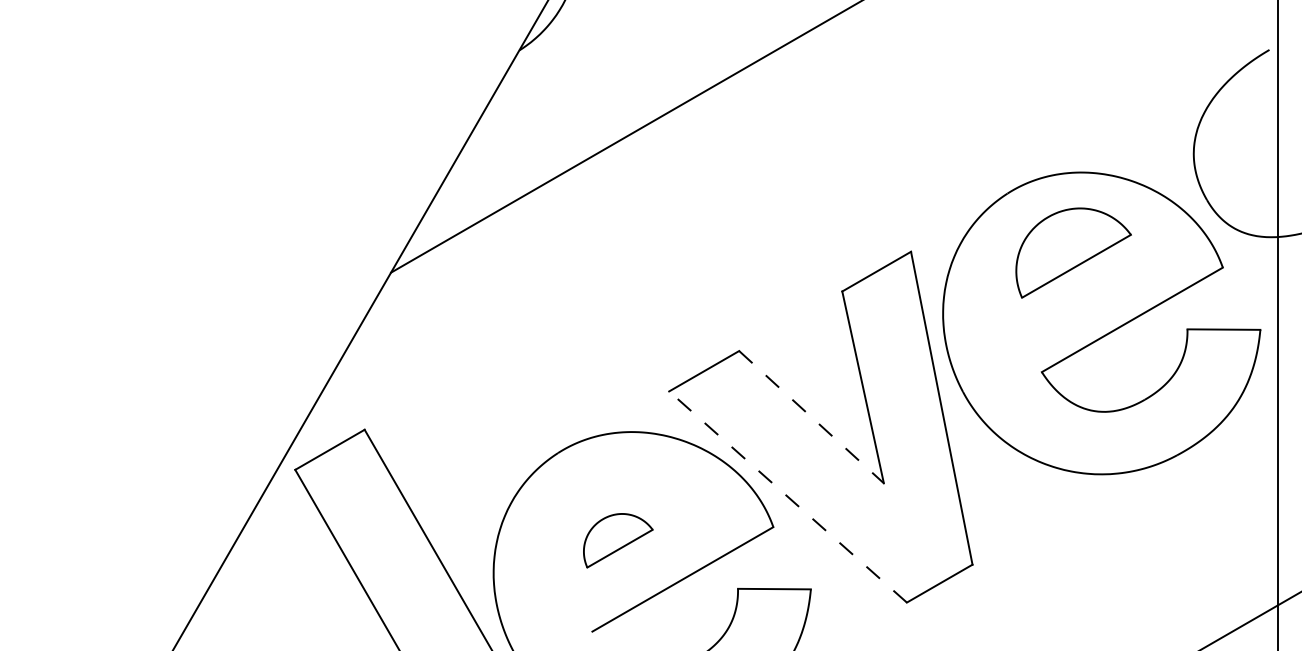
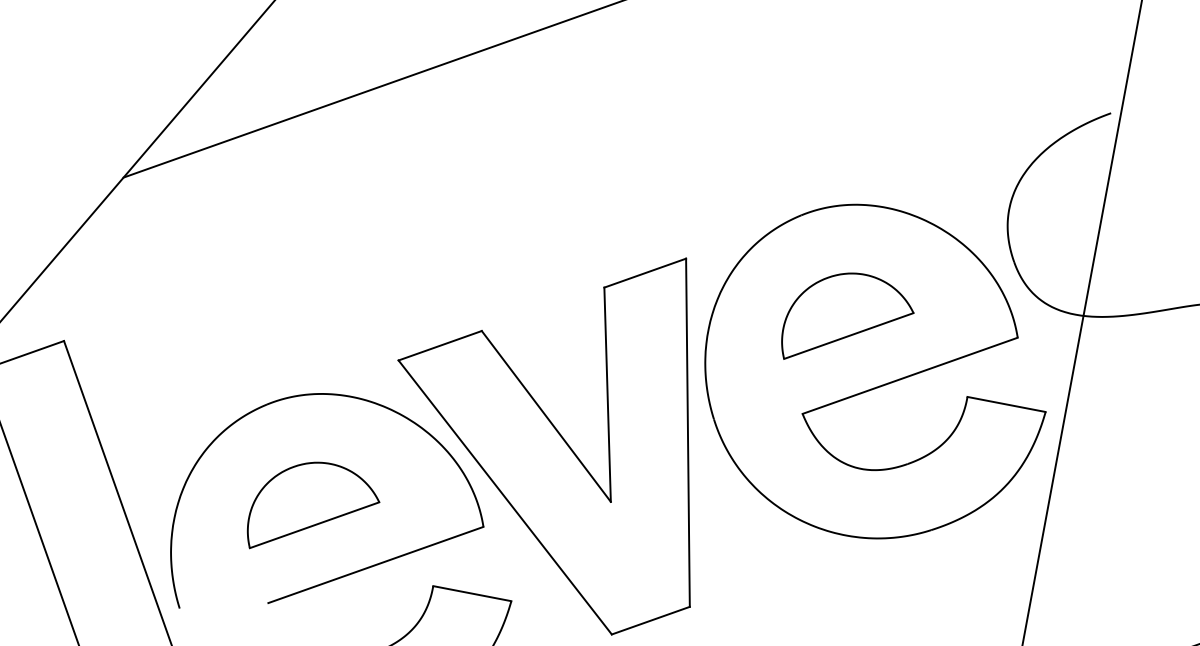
part: (1073, 252) -> (848, 320), moved
line: (811, 417) -> (546, 416), dashed -> solid
line: (788, 497) -> (505, 498), dashed -> solid
part: (618, 540) -> (314, 510), size x1.67

